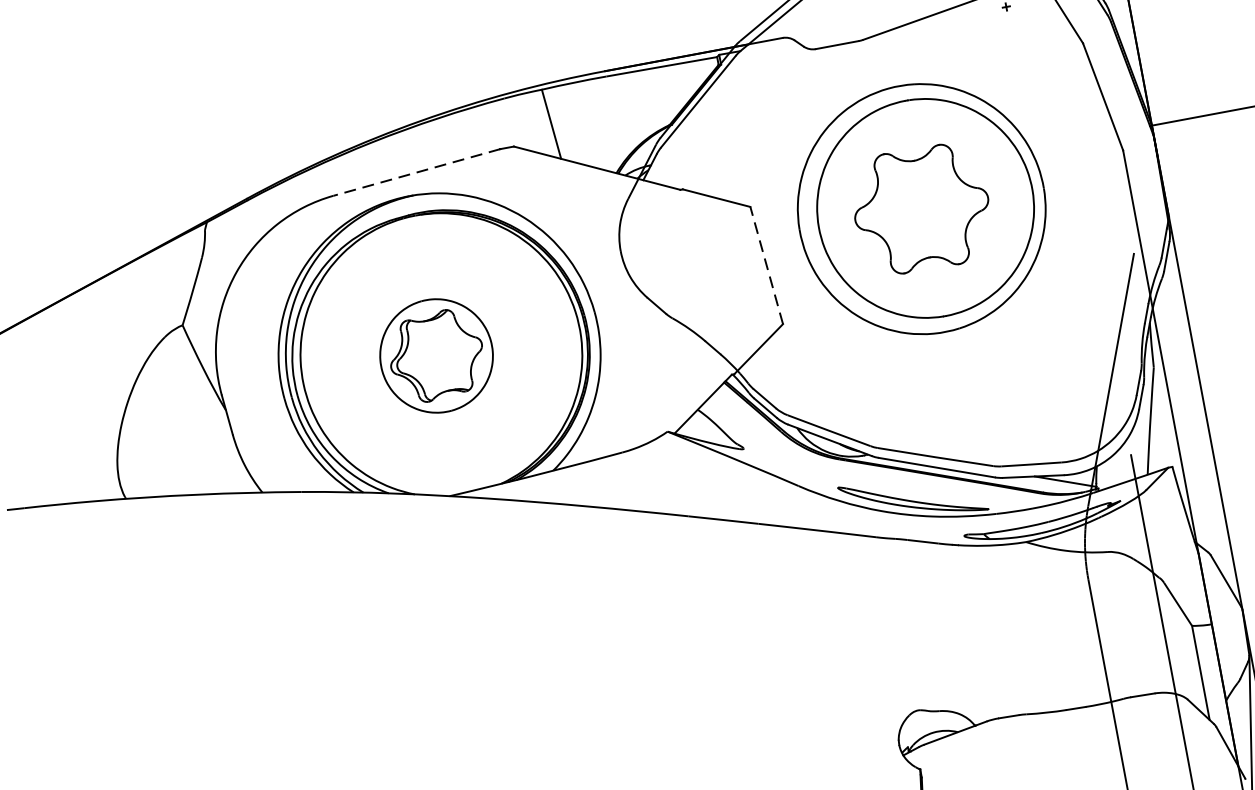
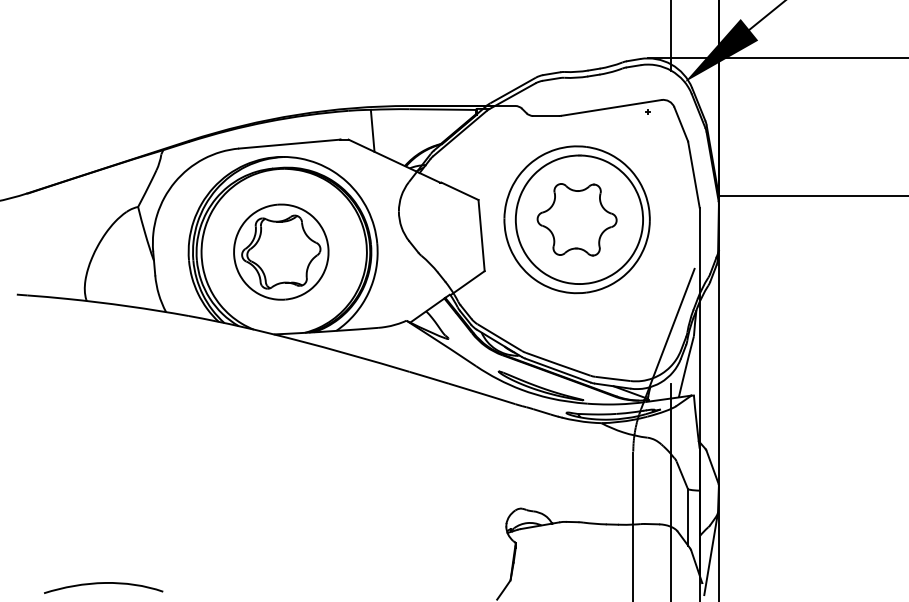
line: (416, 173) -> (289, 144), dashed -> solid
line: (766, 265) -> (481, 235), dashed -> solid
part: (436, 354) -> (281, 251), size x1.43

